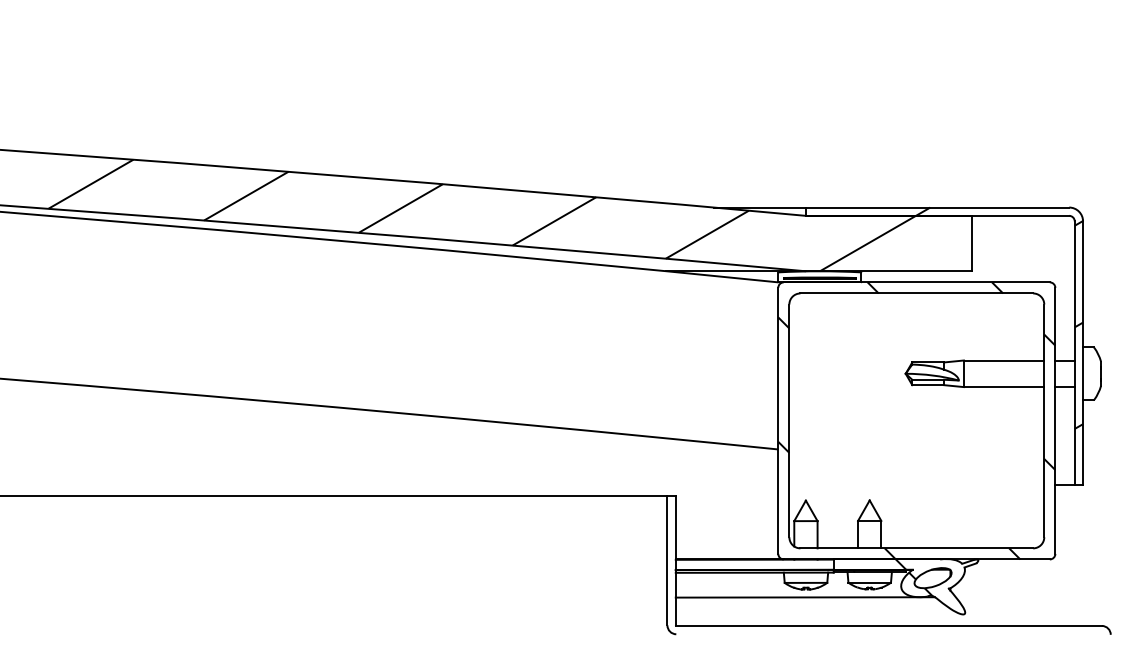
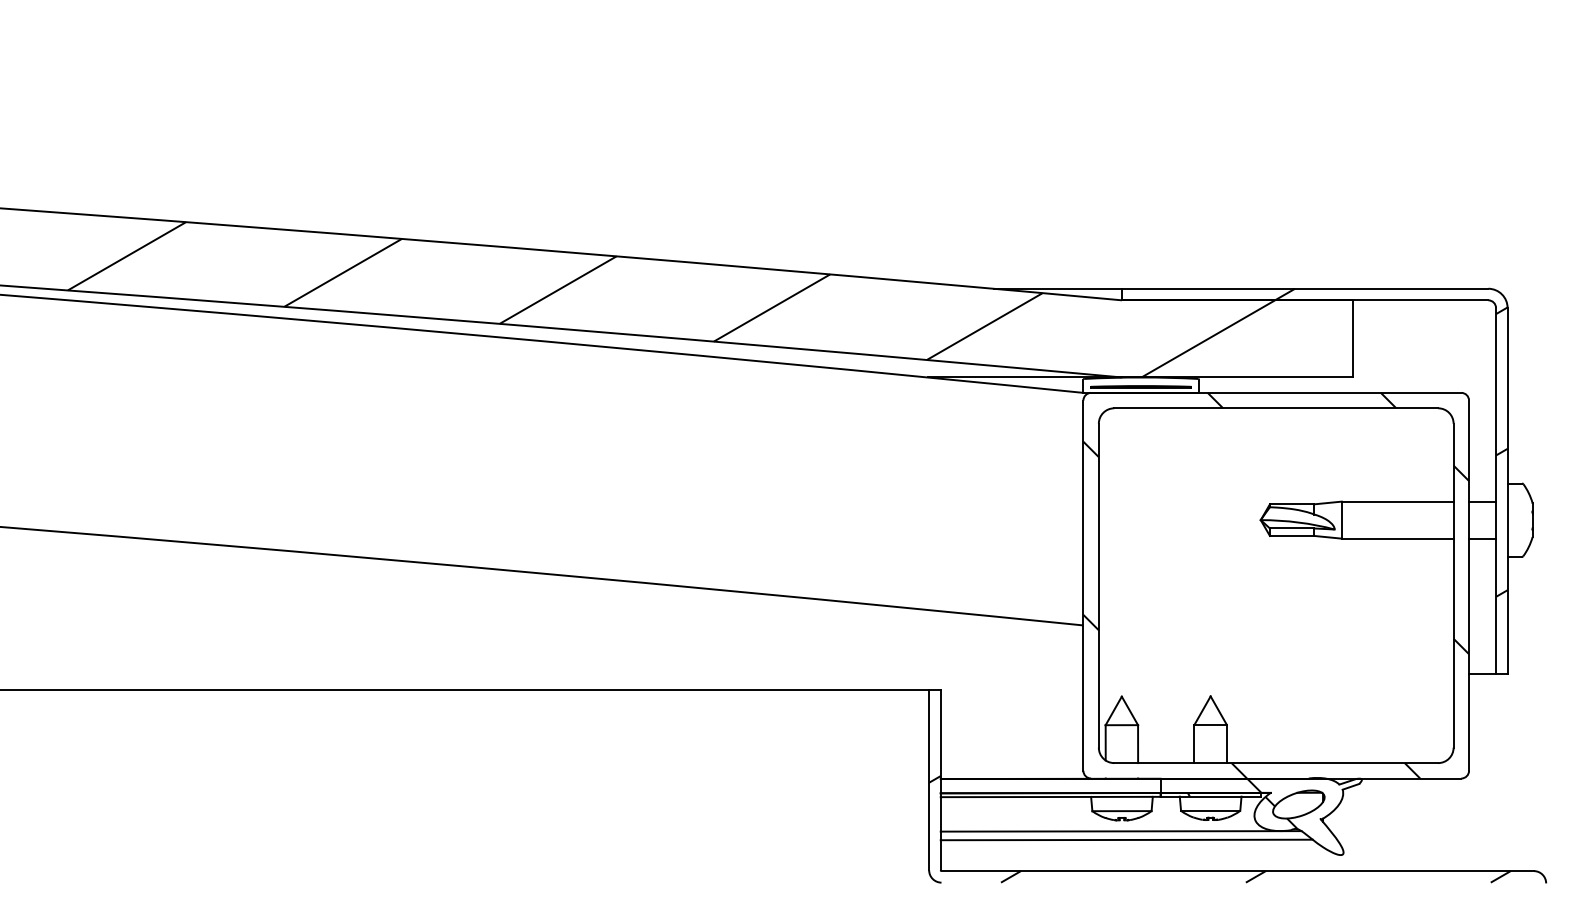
hatch: (876, 596) -> (1219, 829), added
line: (809, 603) -> (1126, 839), added

